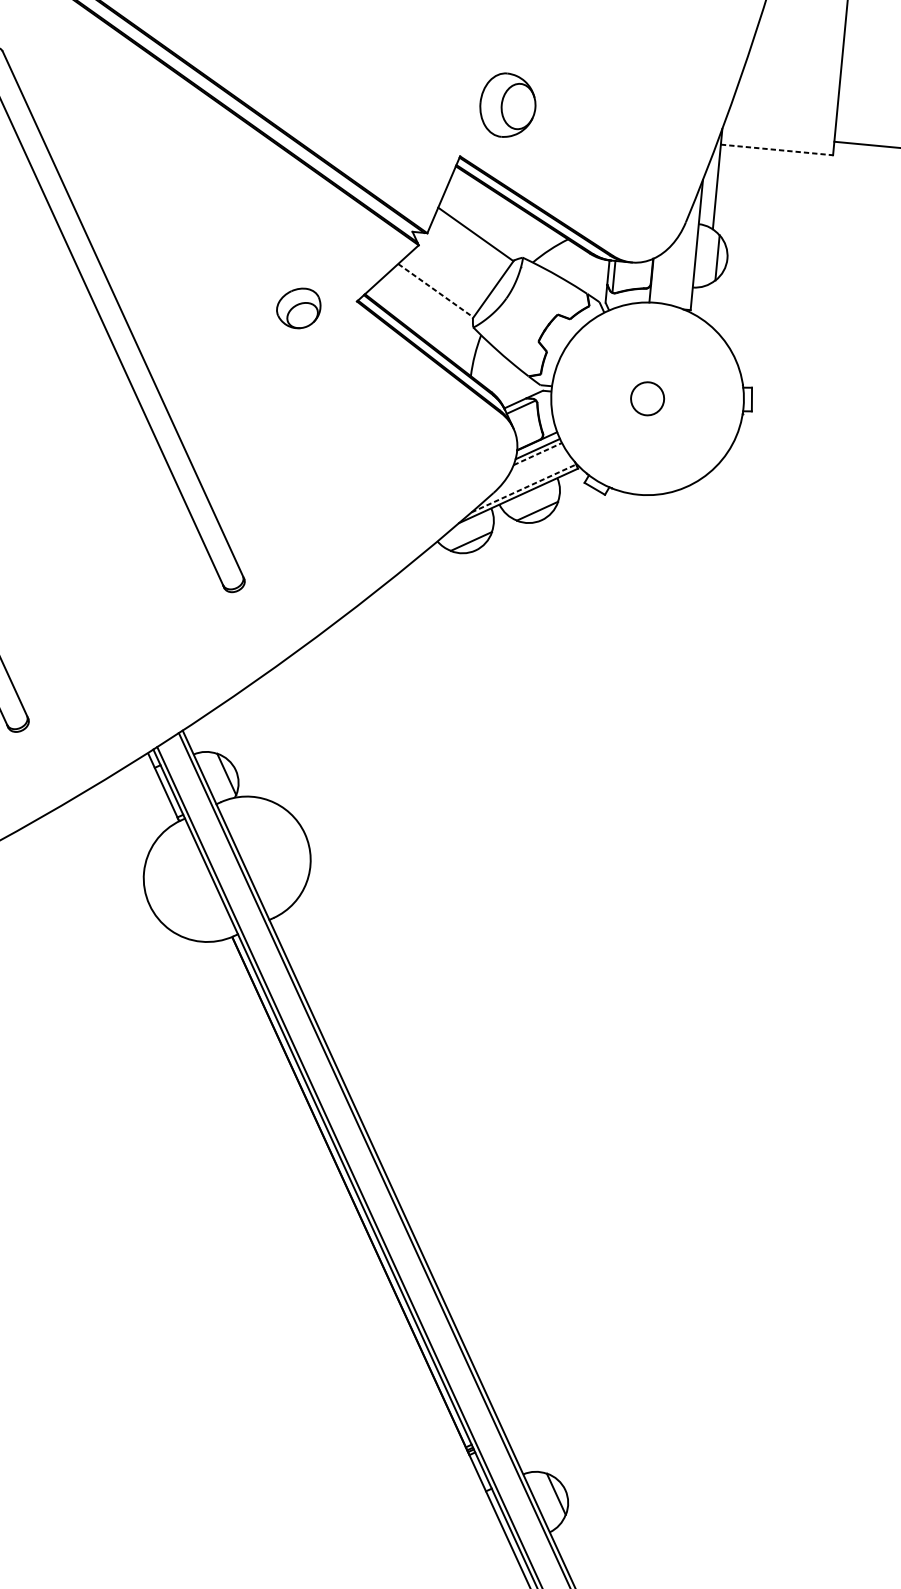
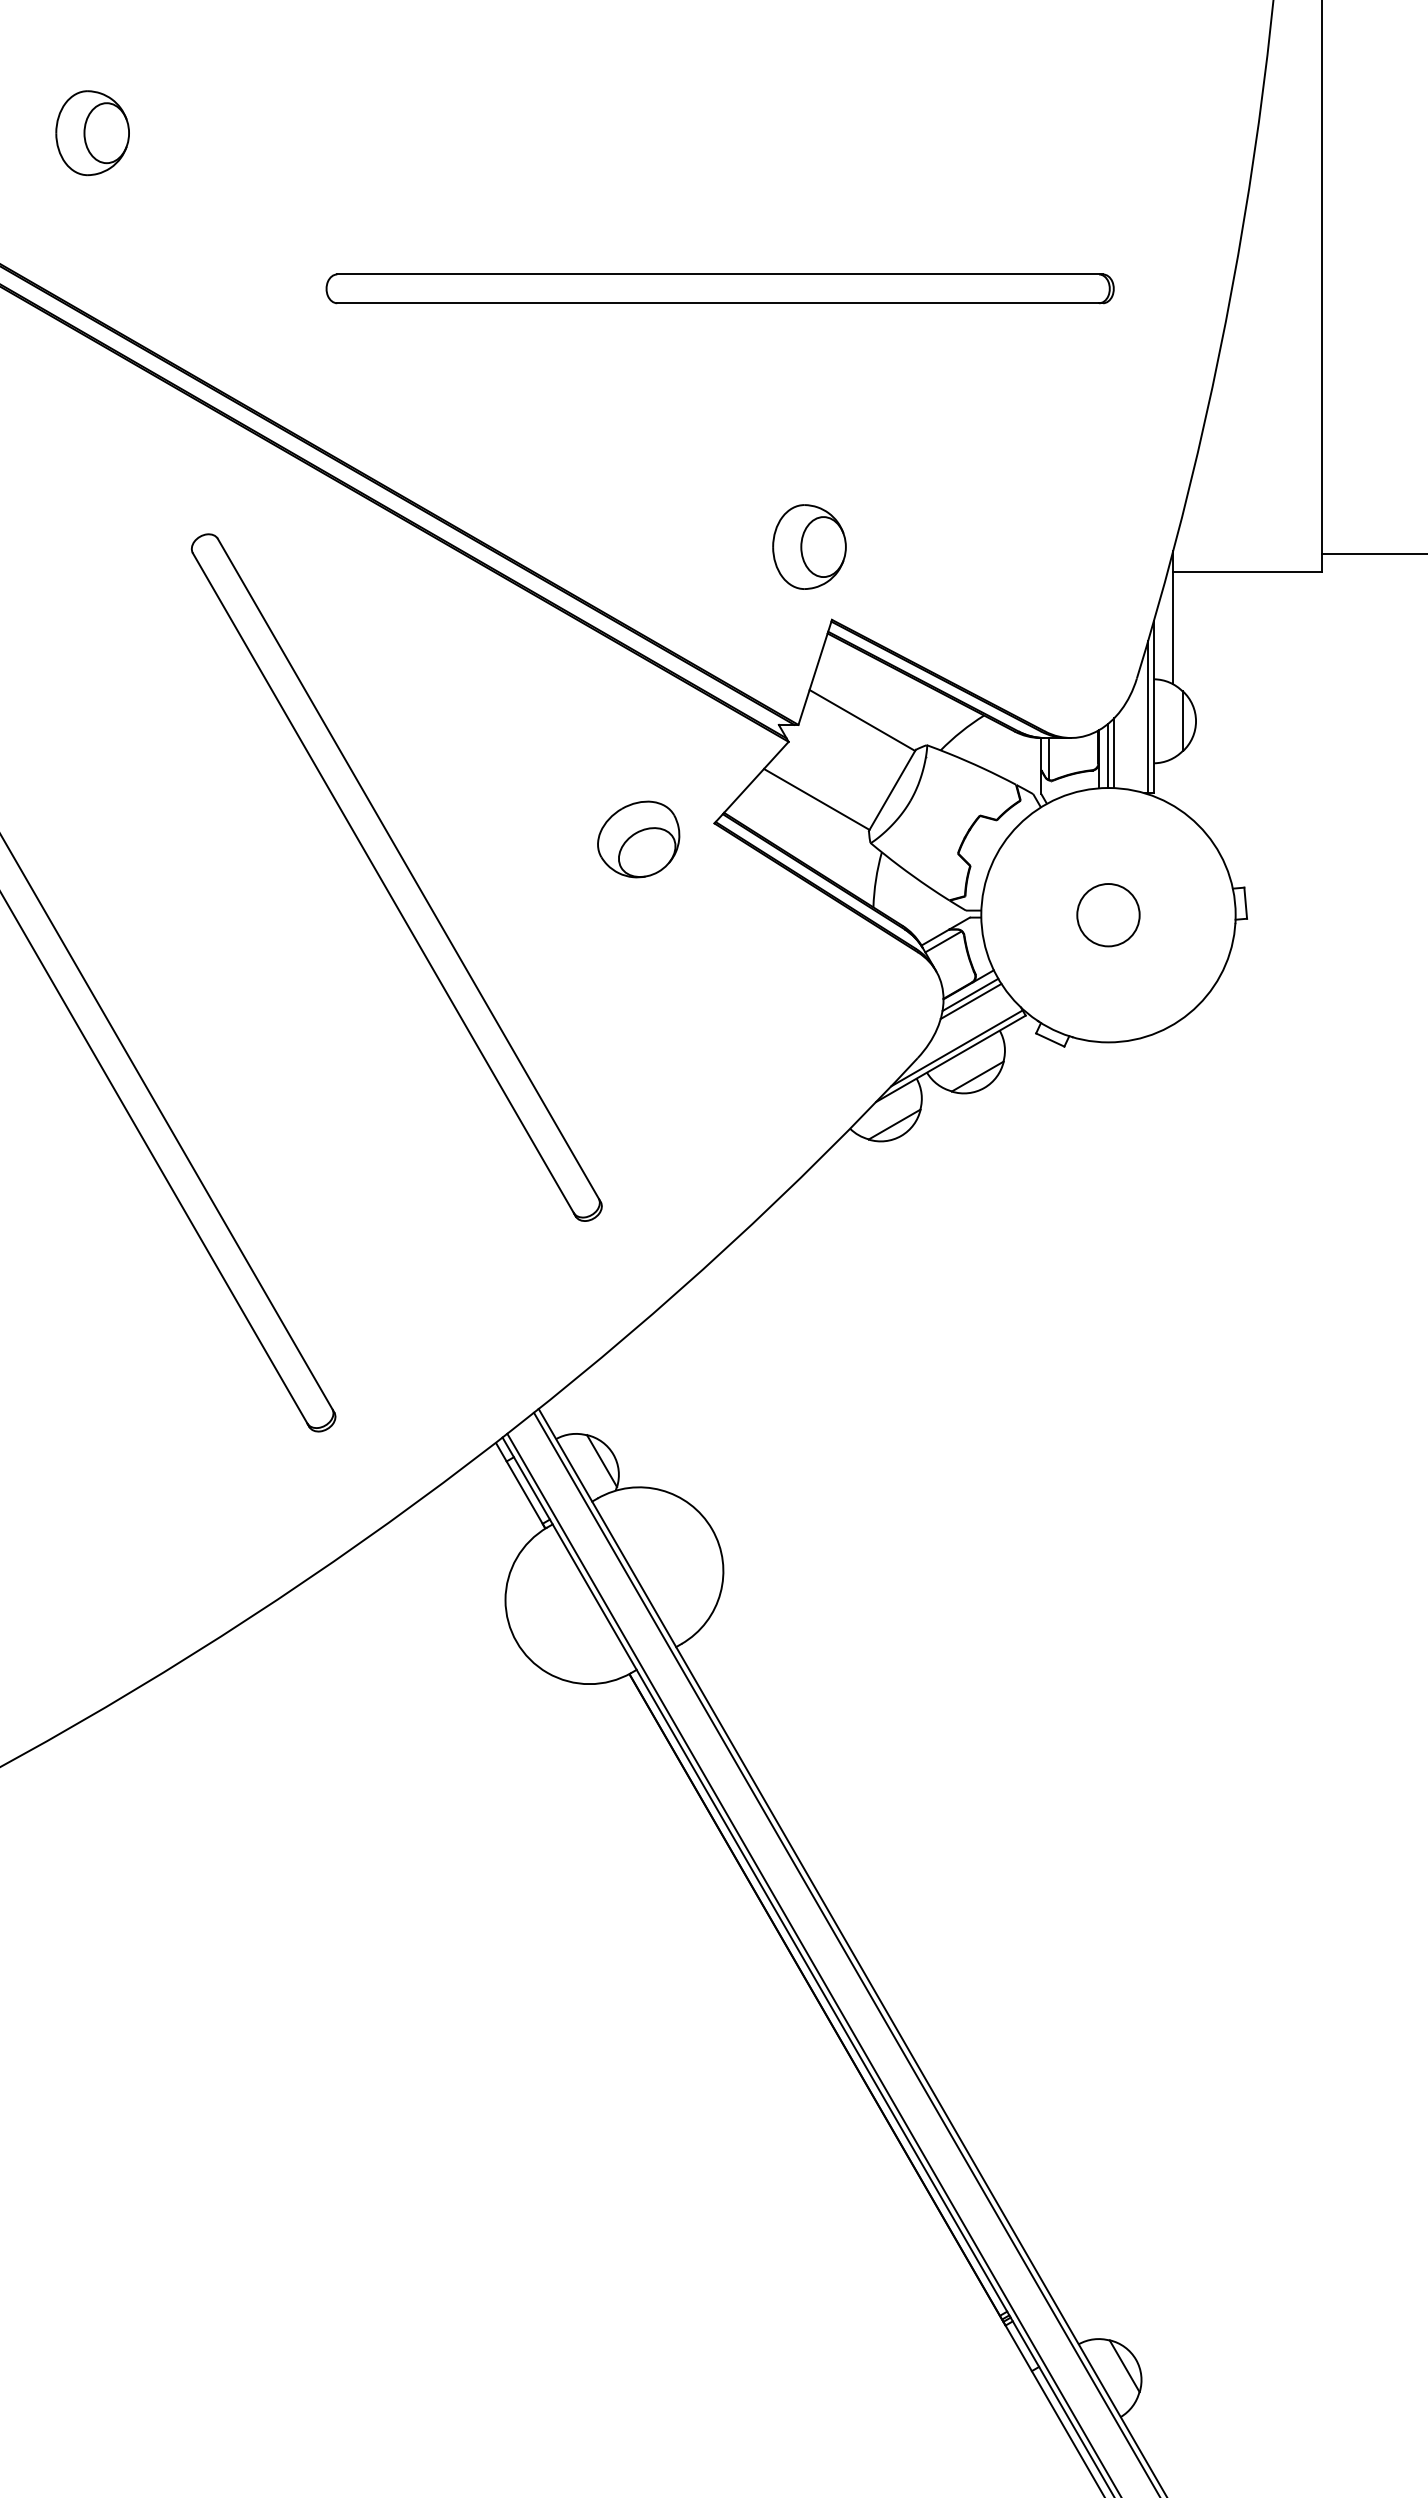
part: (507, 105) -> (809, 546), moved
line: (777, 150) -> (1248, 572), dashed -> solid
line: (691, 252) -> (1148, 717), added
line: (663, 277) -> (1114, 753), added
line: (658, 278) -> (1108, 755), added
line: (435, 290) -> (816, 799), dashed -> solid
part: (298, 308) -> (638, 839), size x1.43
circle: (647, 399) -> (1108, 915), size x1.43
line: (538, 454) -> (971, 1001), dashed -> solid
line: (524, 488) -> (957, 1048), dashed -> solid

